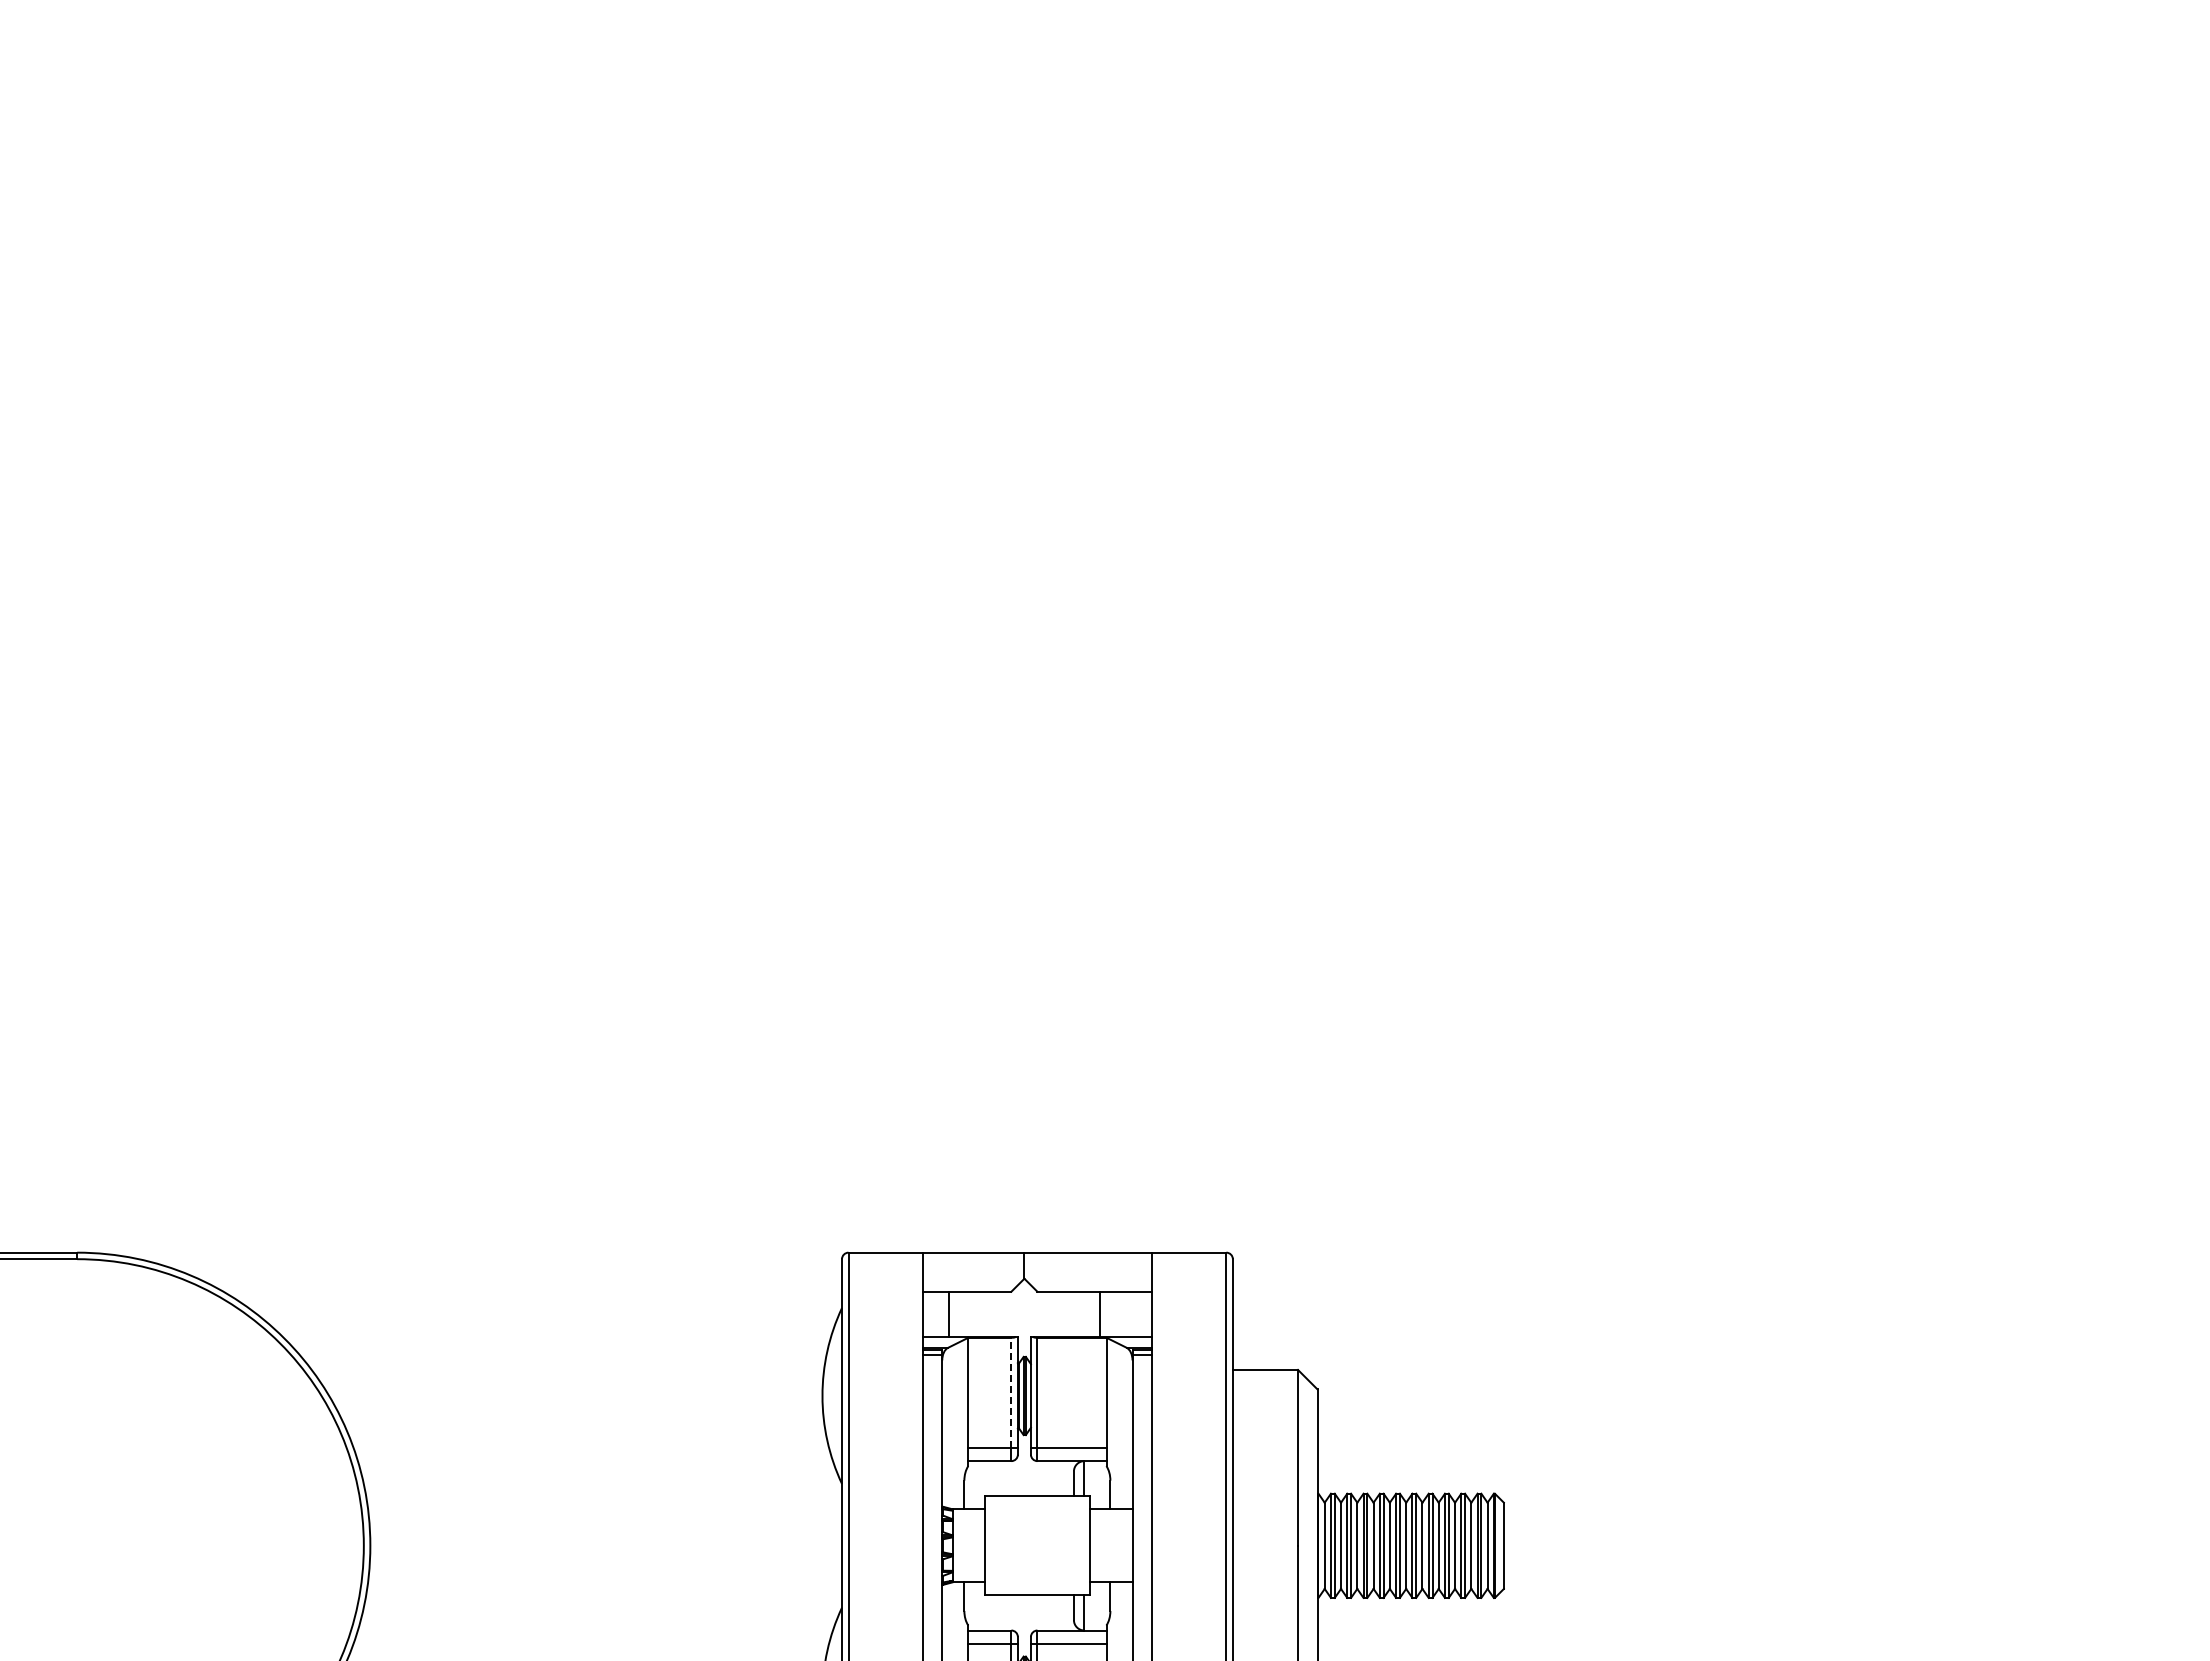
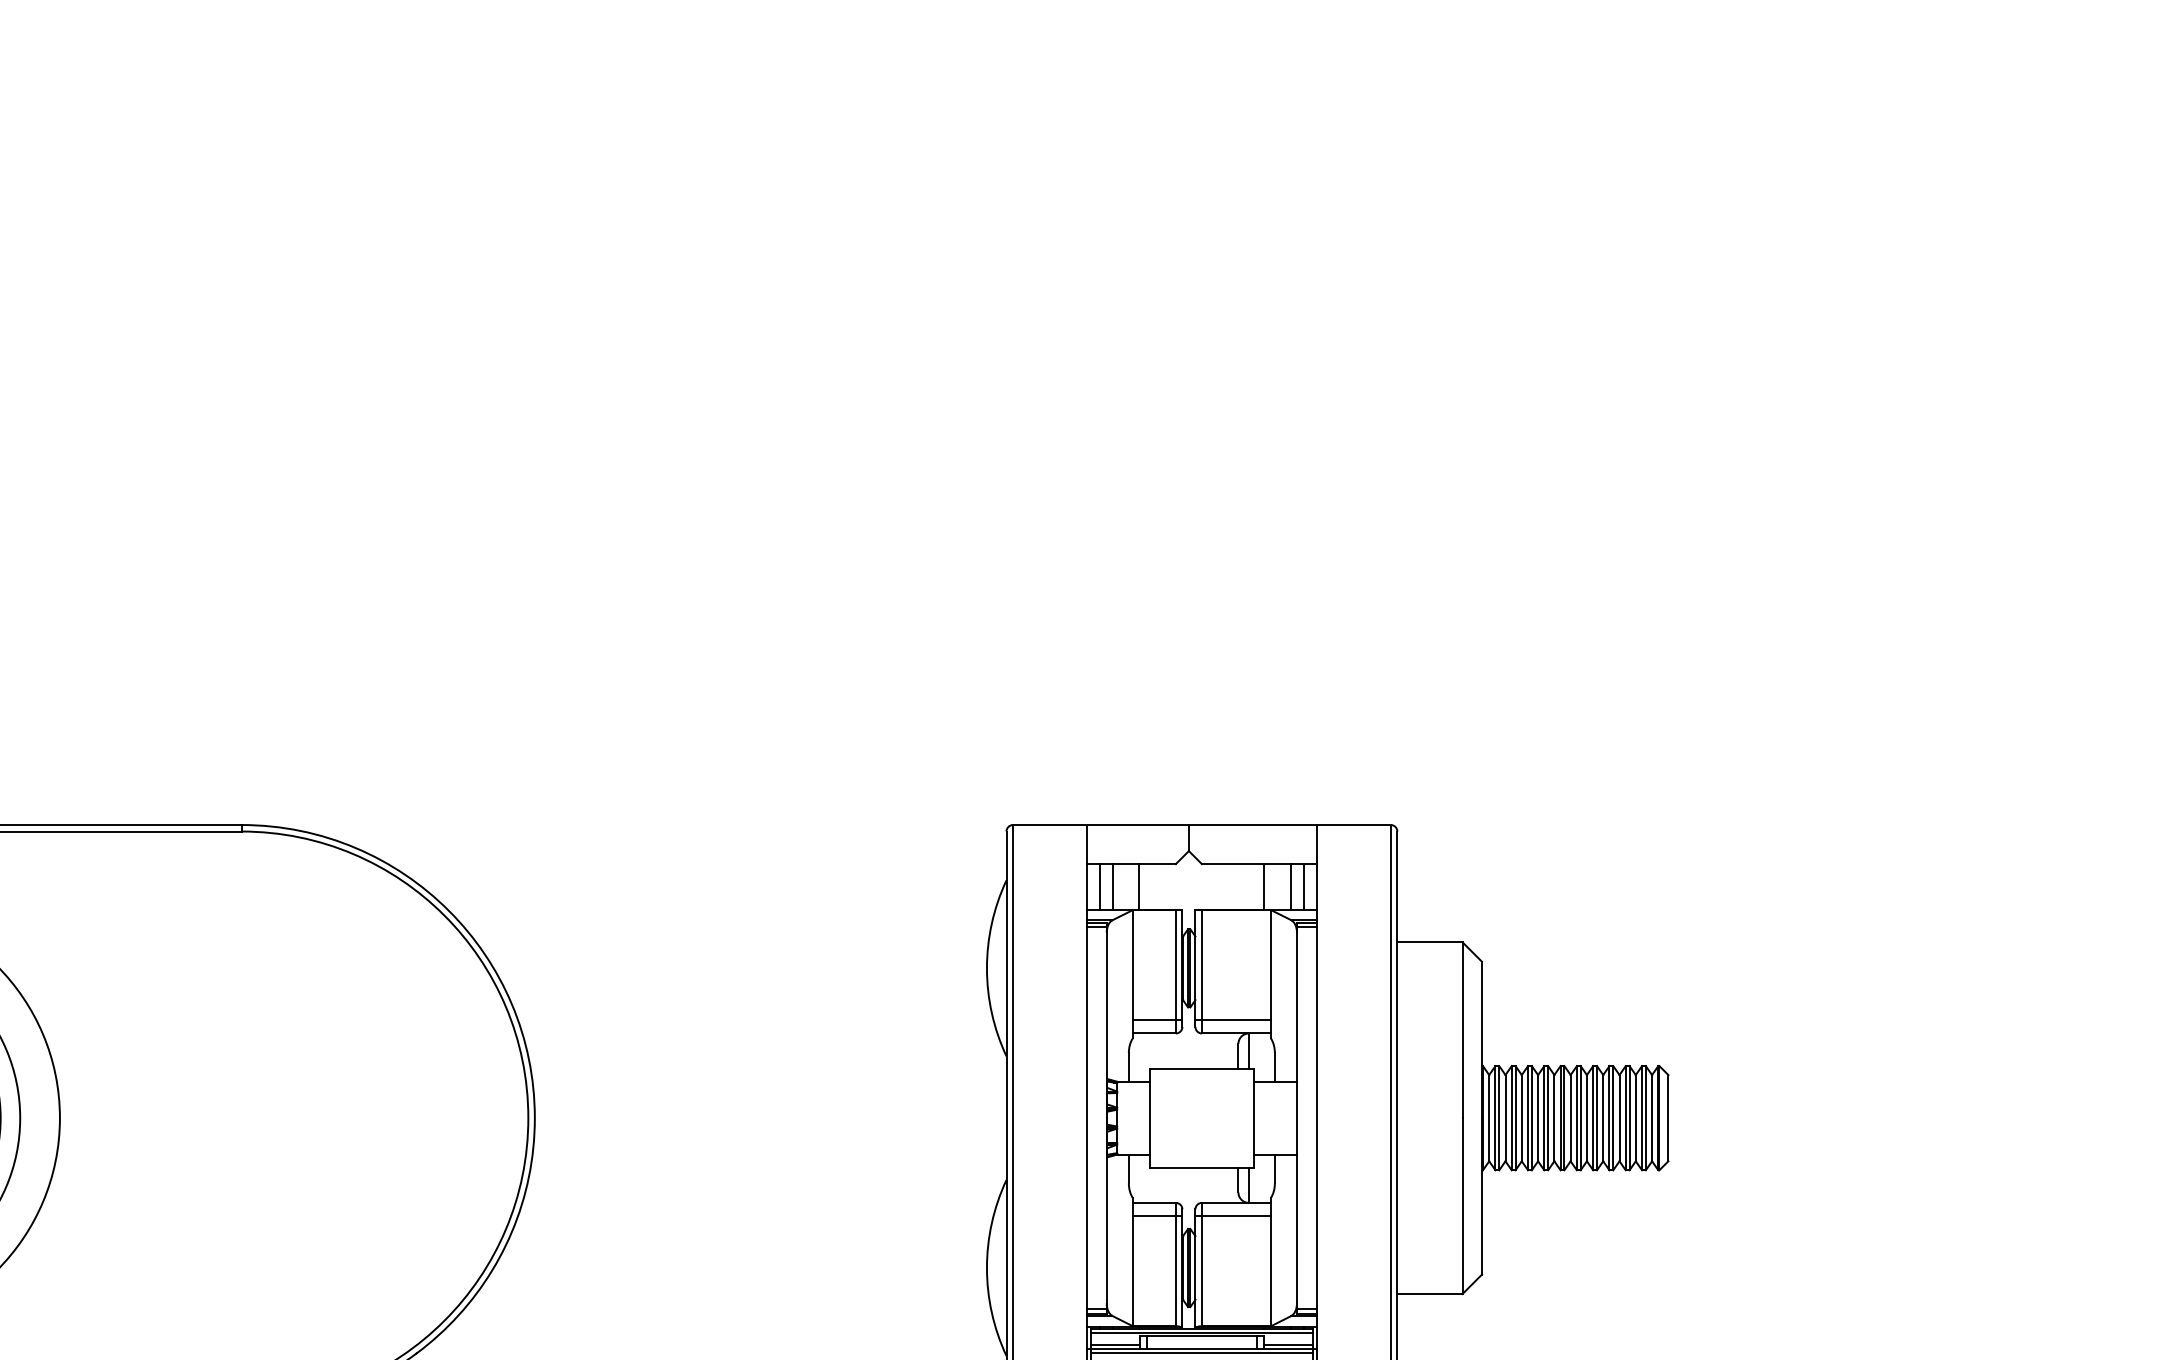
line: (935, 1314) -> (1099, 886), added
line: (974, 1314) -> (1138, 886), added
line: (1126, 1314) -> (1290, 886), added
line: (1139, 1314) -> (1303, 886), added
line: (1011, 1392) -> (1175, 964), dashed -> solid

